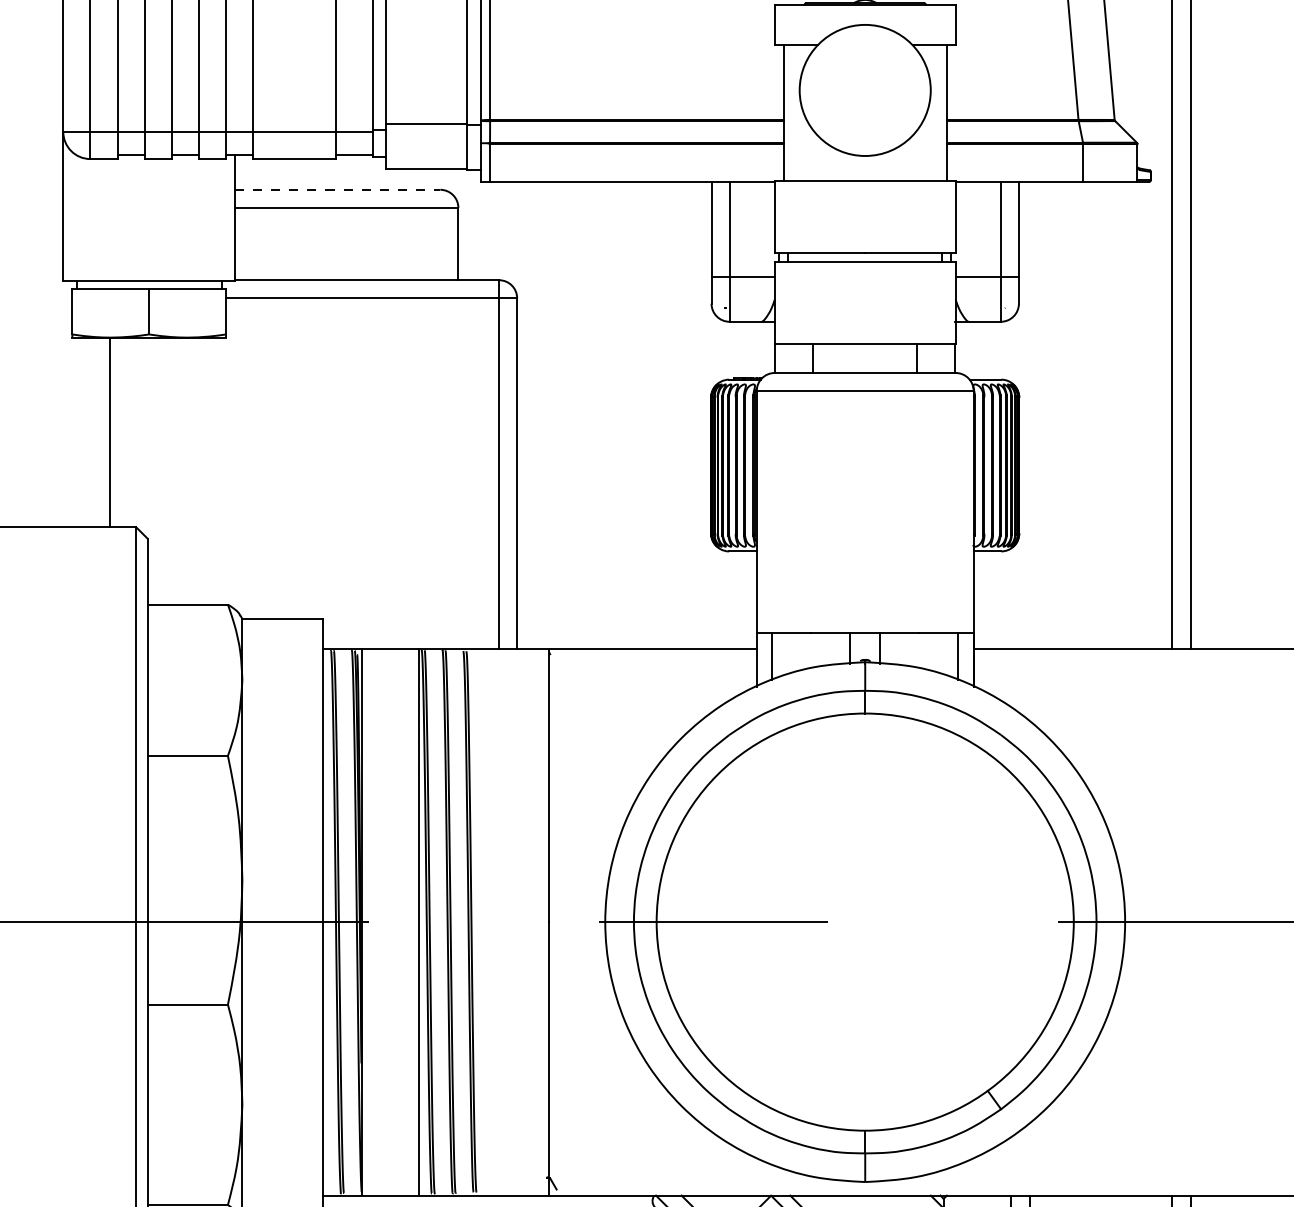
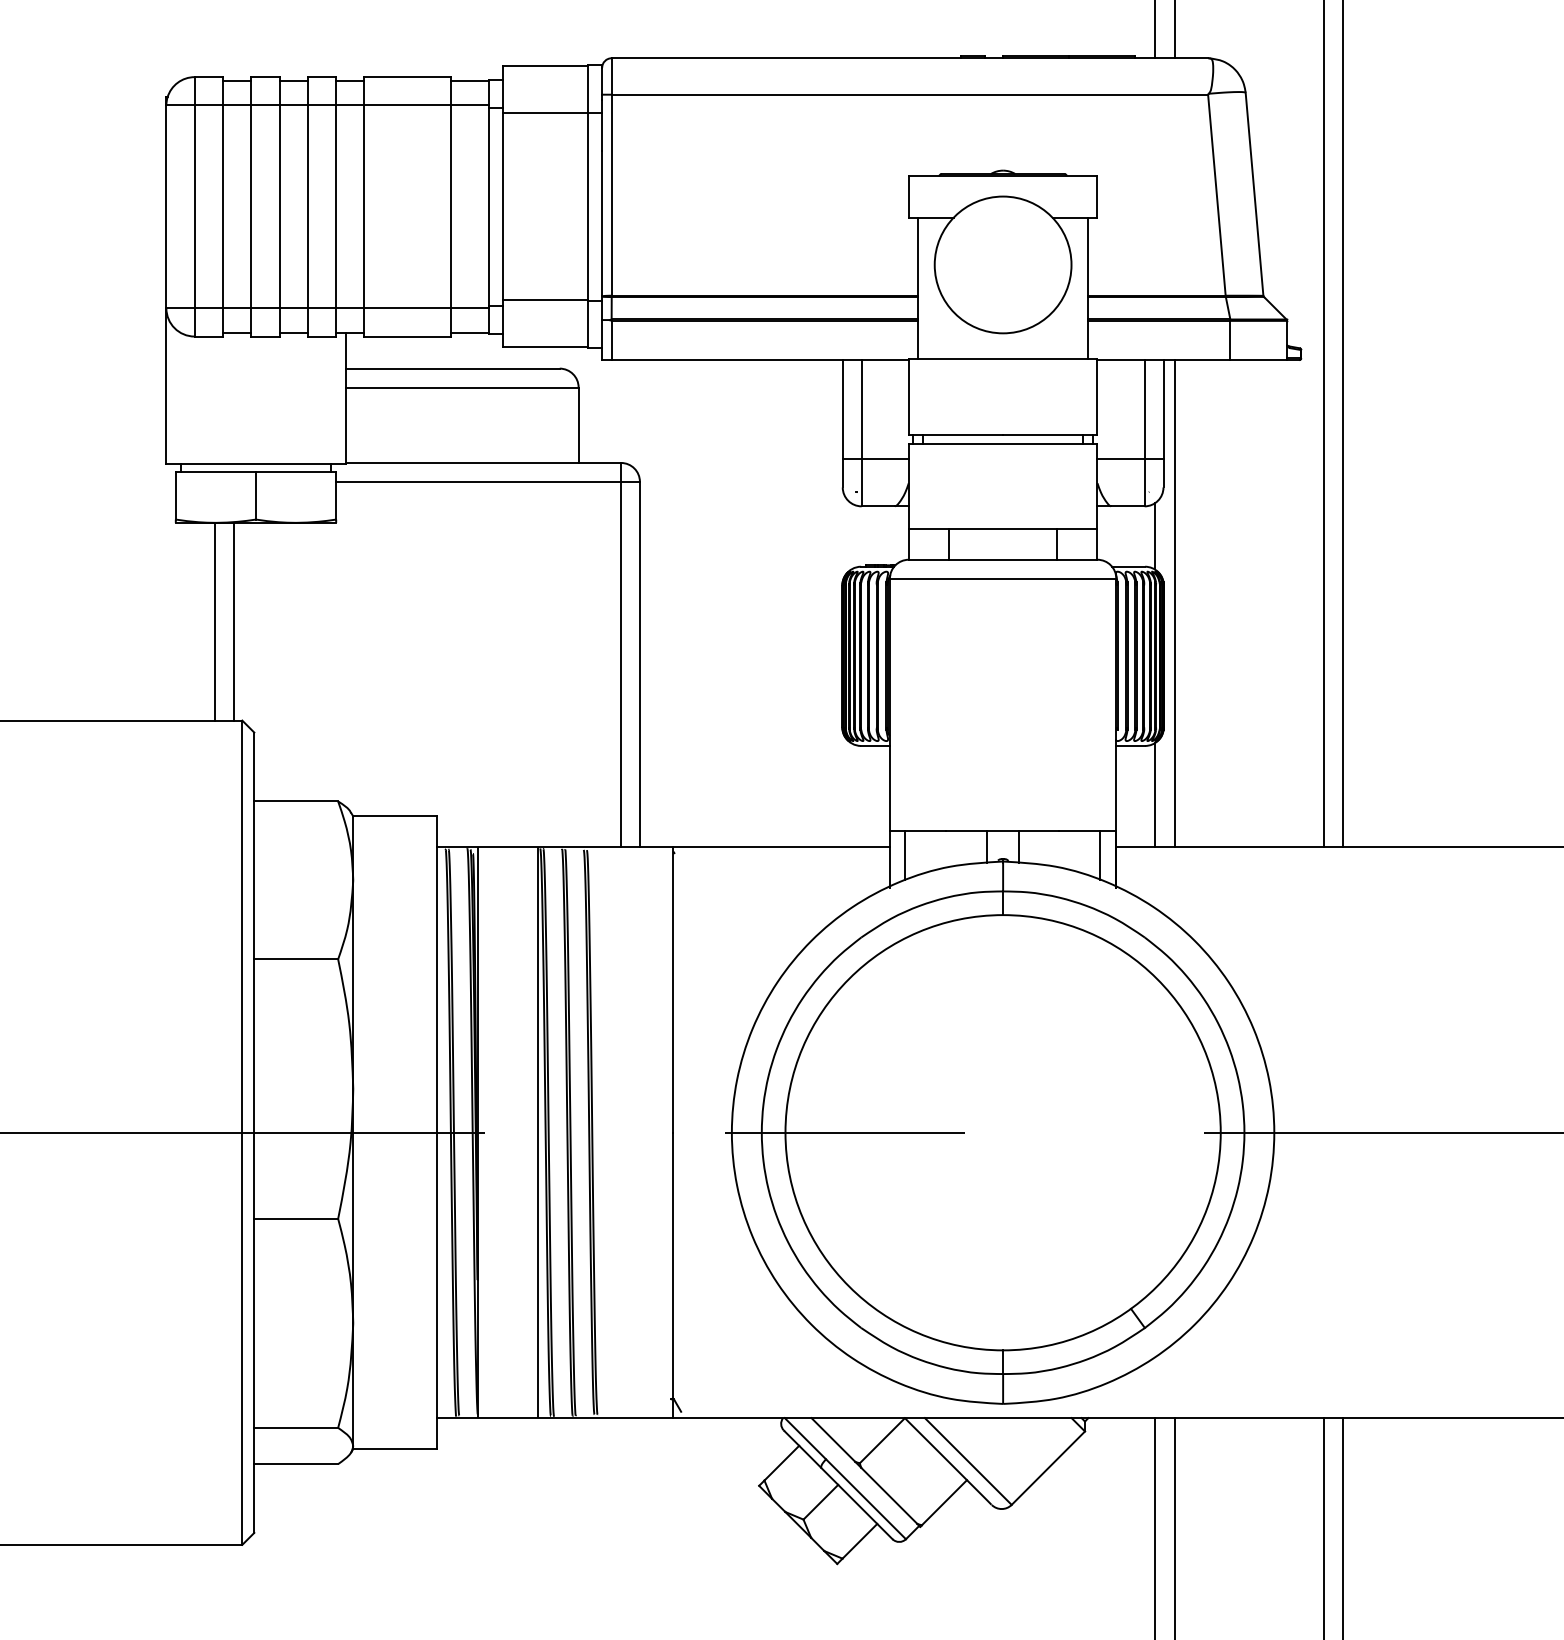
line: (338, 189) -> (453, 368), dashed -> solid
line: (1010, 350) -> (1154, 536), added
line: (1029, 414) -> (1174, 603), added
line: (128, 432) -> (234, 621), added
line: (1010, 598) -> (1154, 795), added

